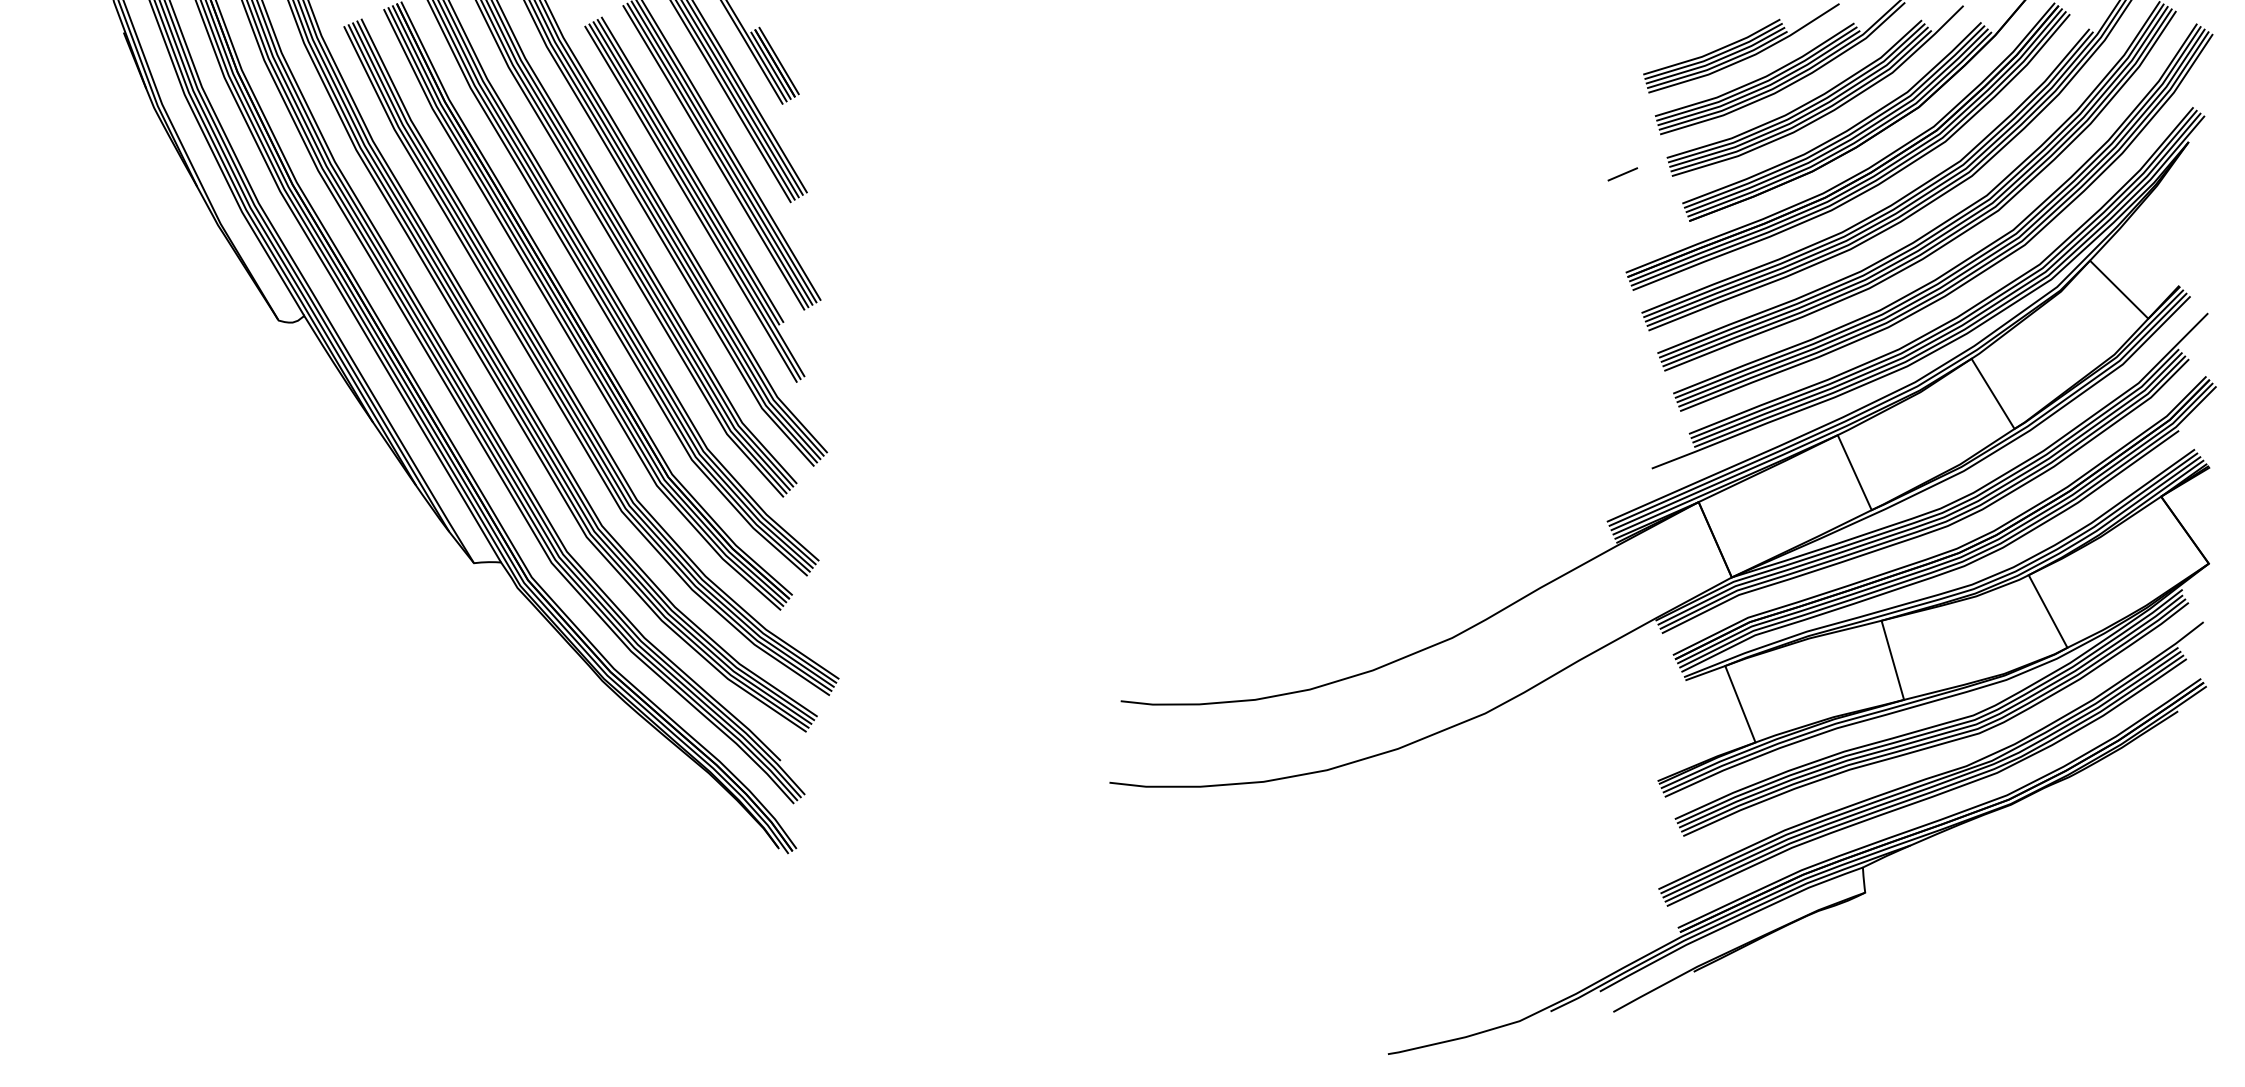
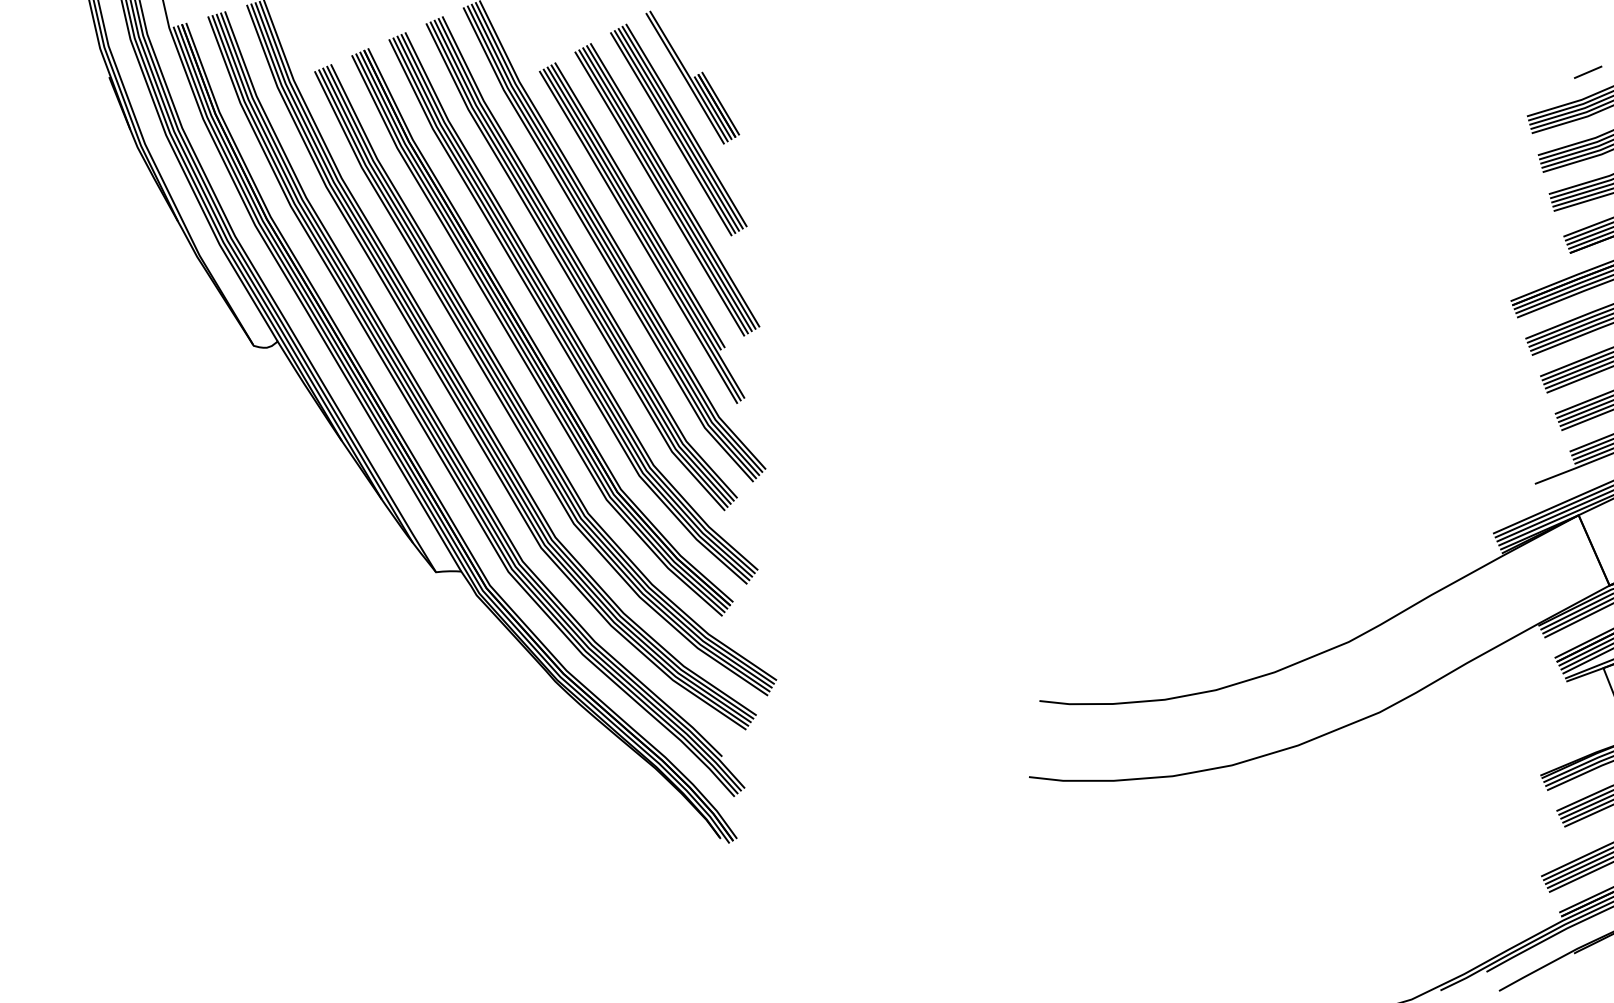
line: (1622, 174) -> (1587, 72), moved

